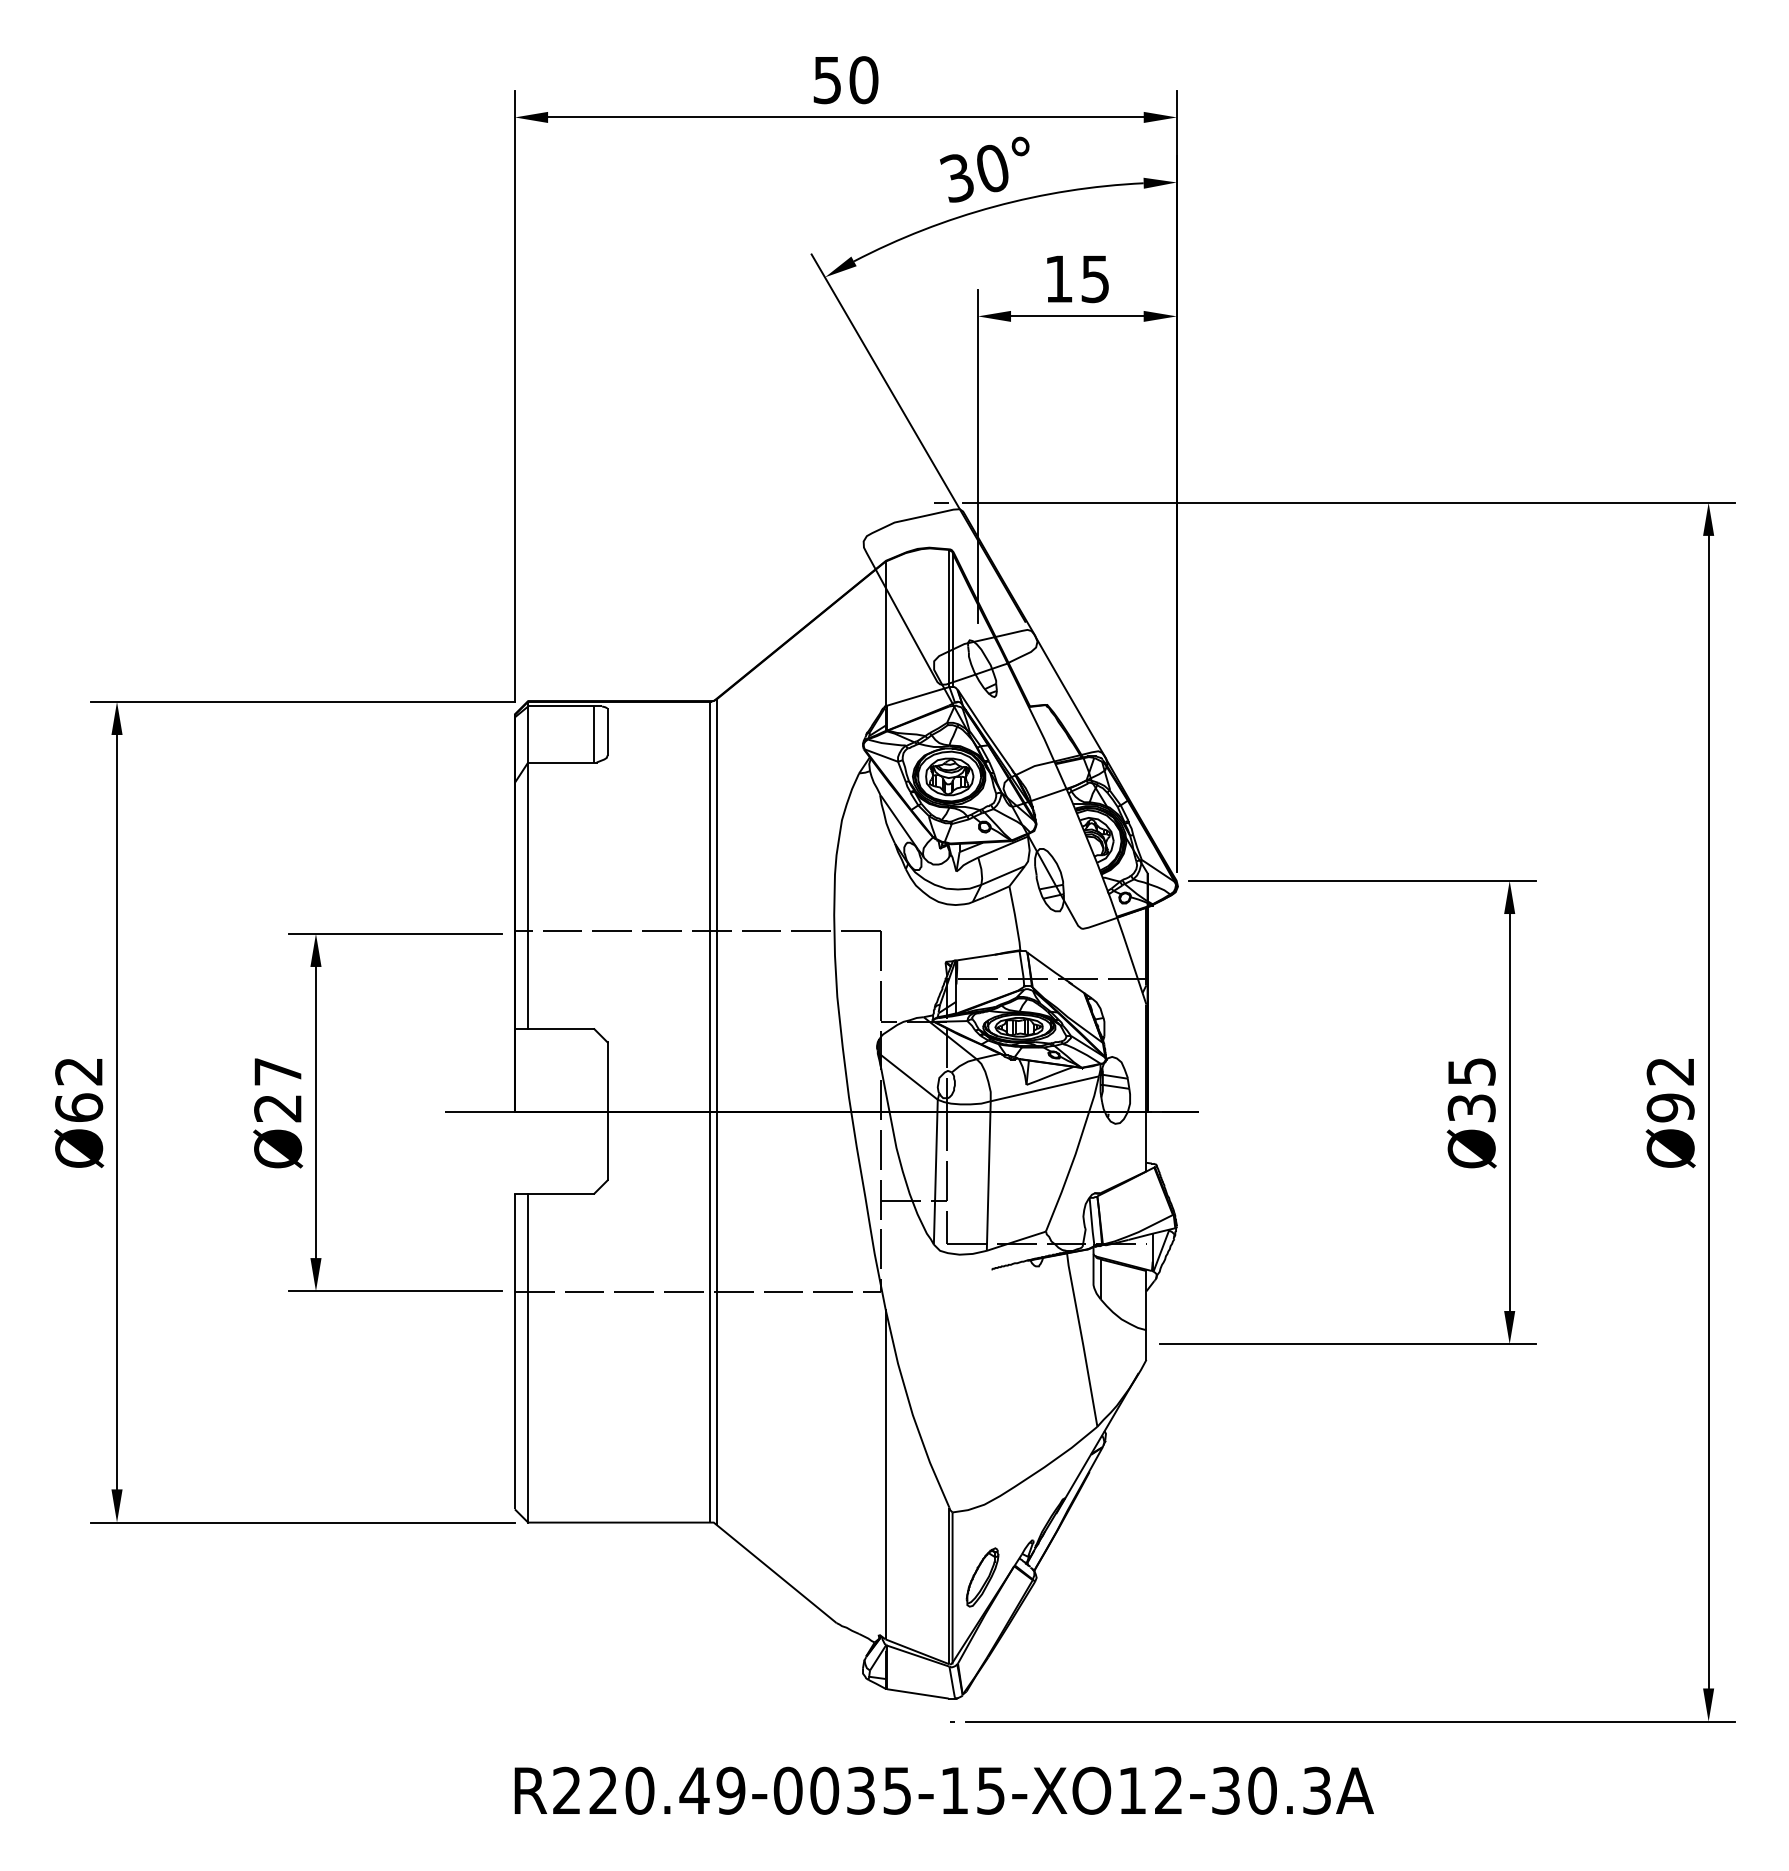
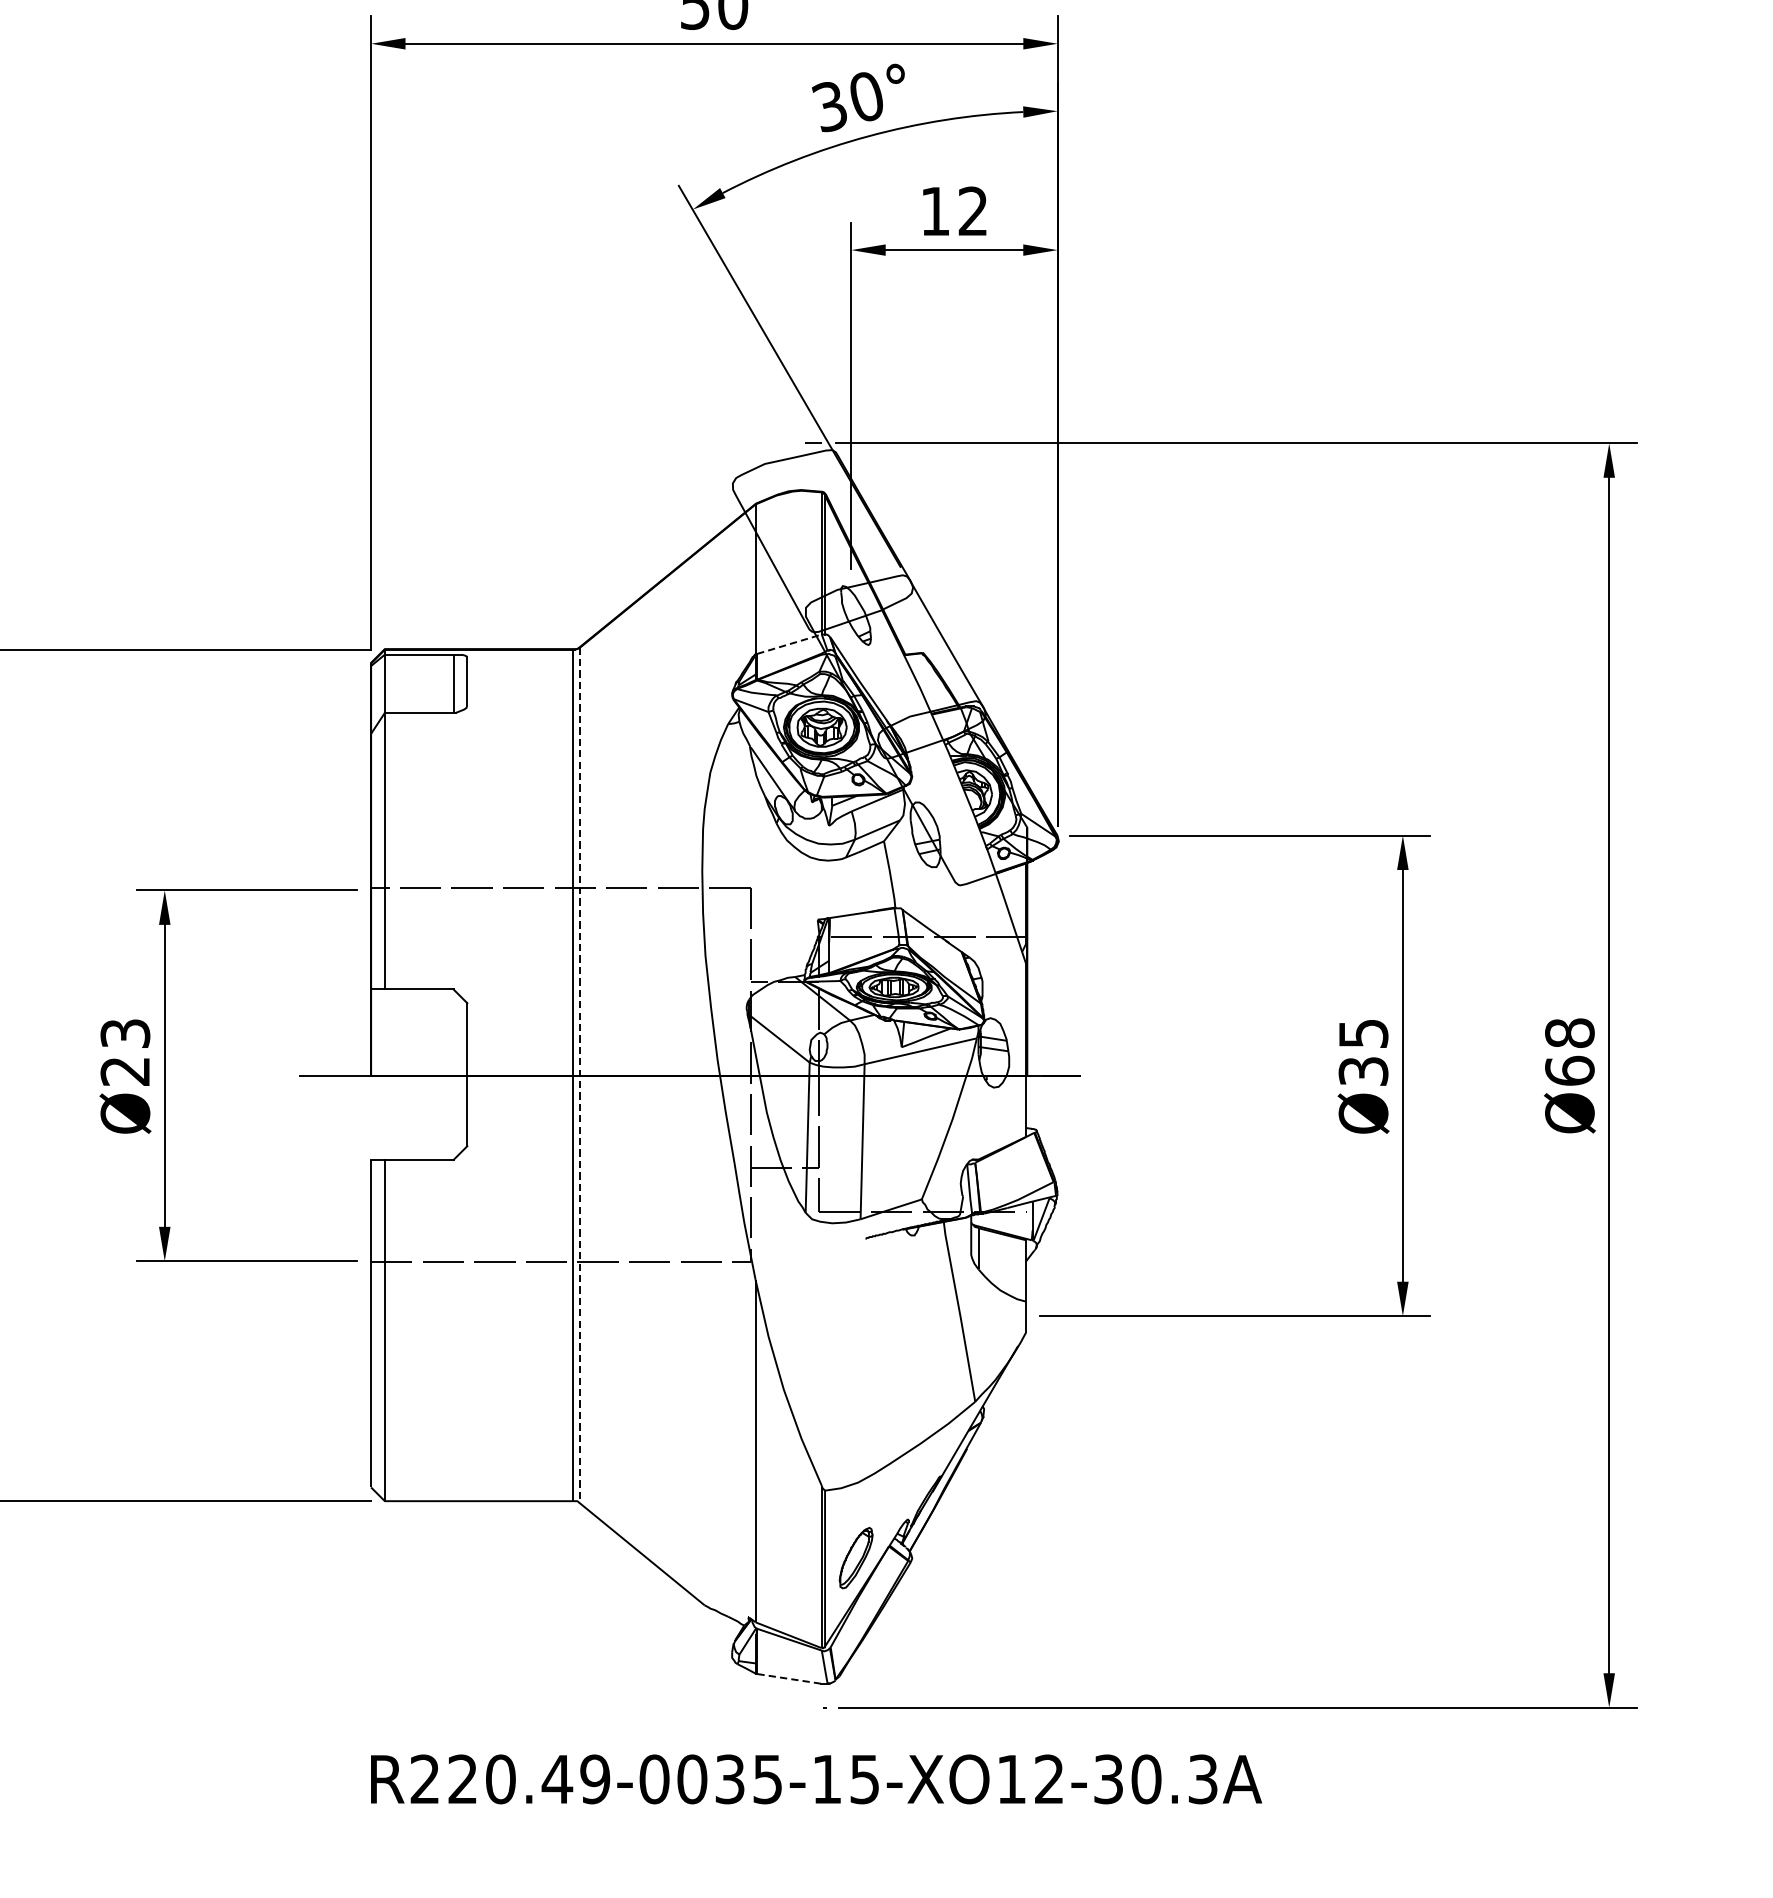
text: (1094, 279) -> (972, 211), 15 -> 12
line: (918, 696) -> (789, 644), solid -> dashed
text: (278, 1071) -> (125, 1033), Ø27 -> Ø23
text: (1670, 1089) -> (1569, 1051), Ø92 -> Ø68
line: (716, 1112) -> (580, 1075), solid -> dashed
line: (917, 1693) -> (788, 1678), solid -> dashed

